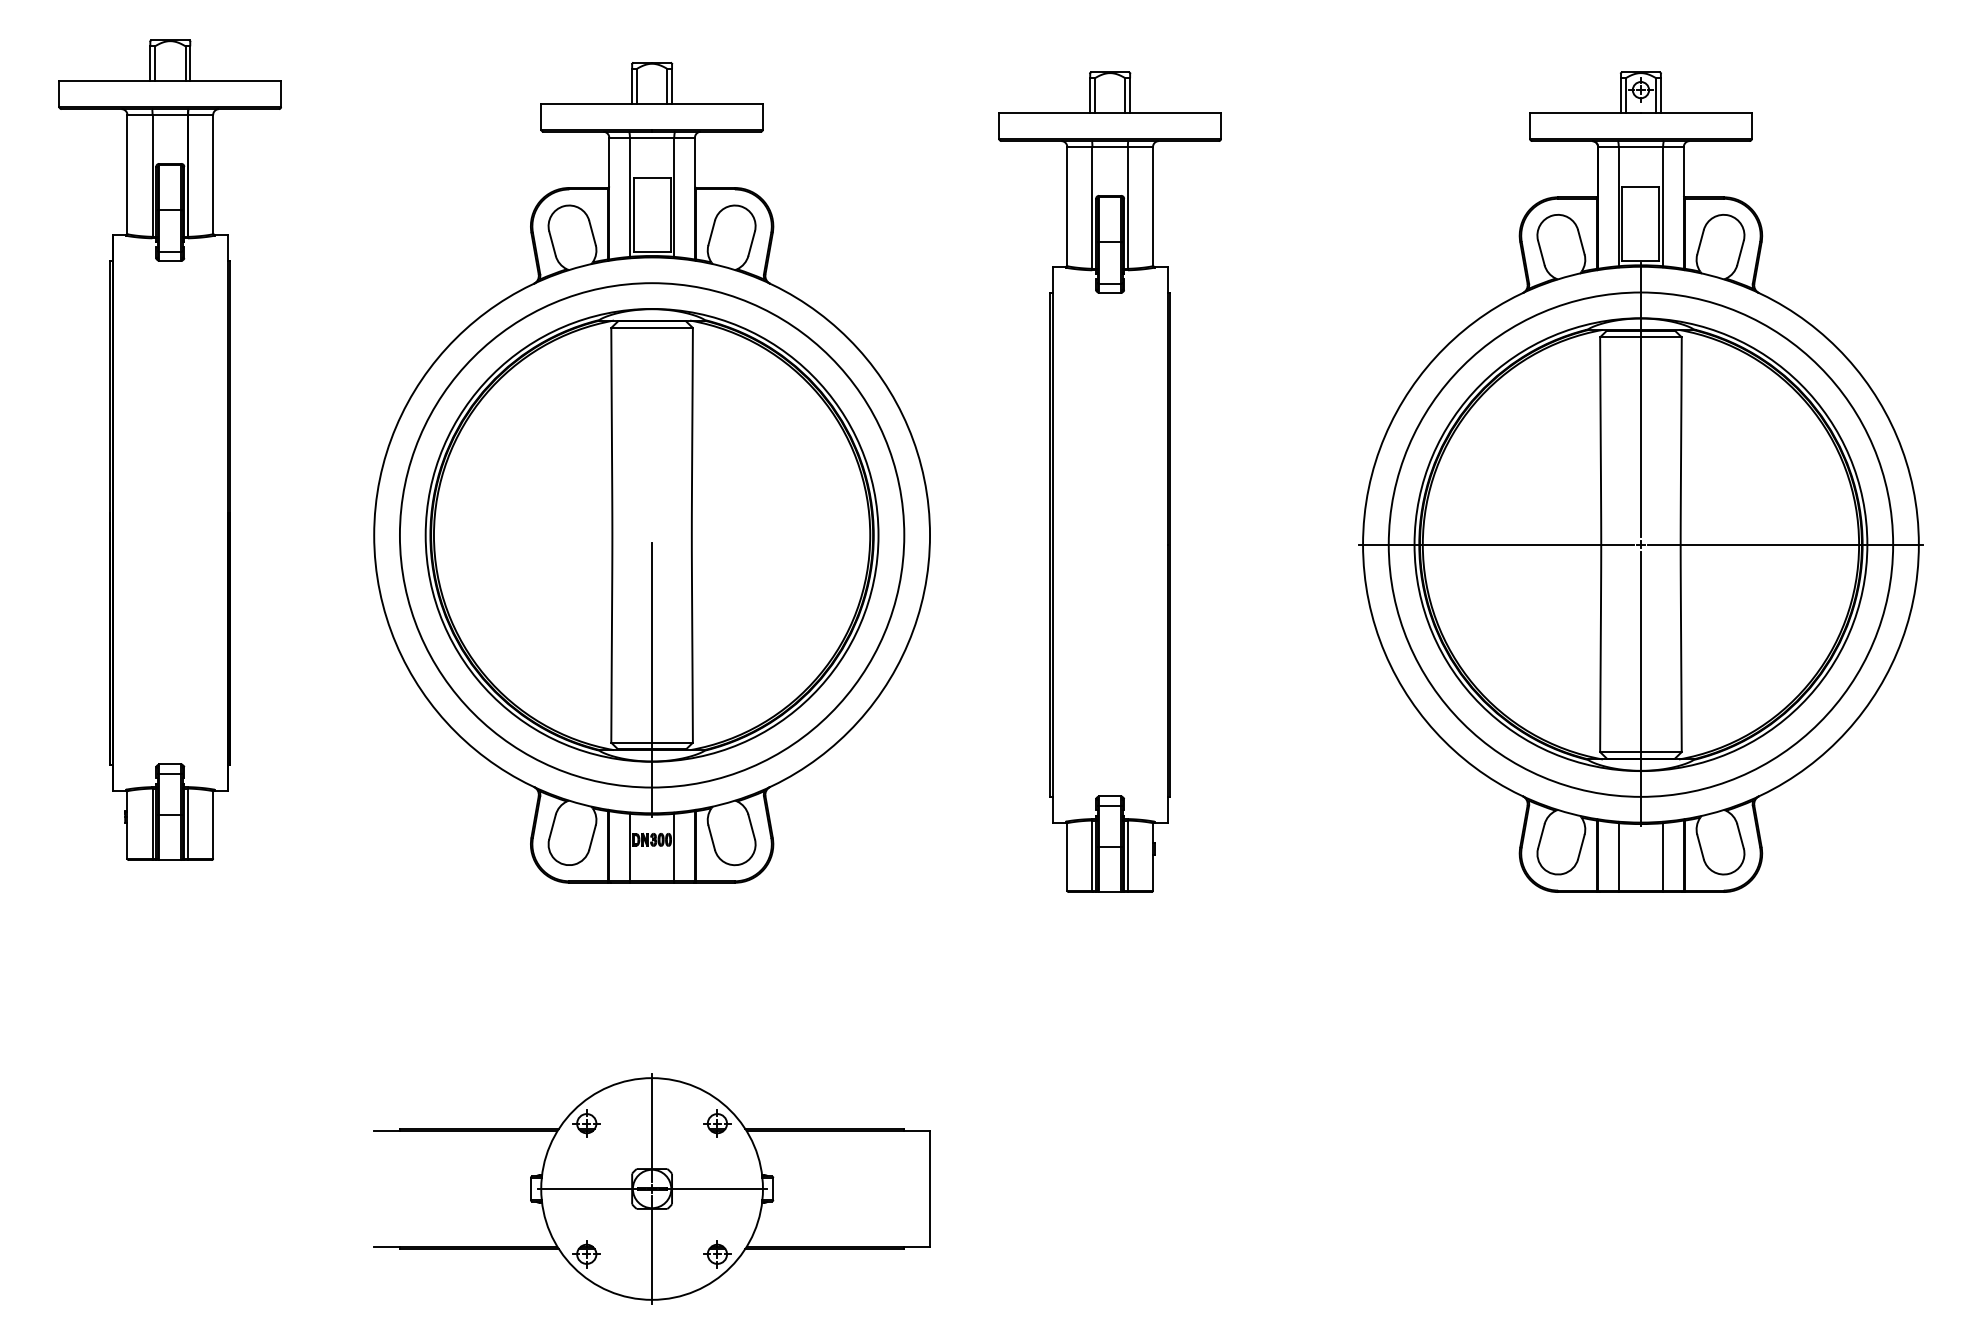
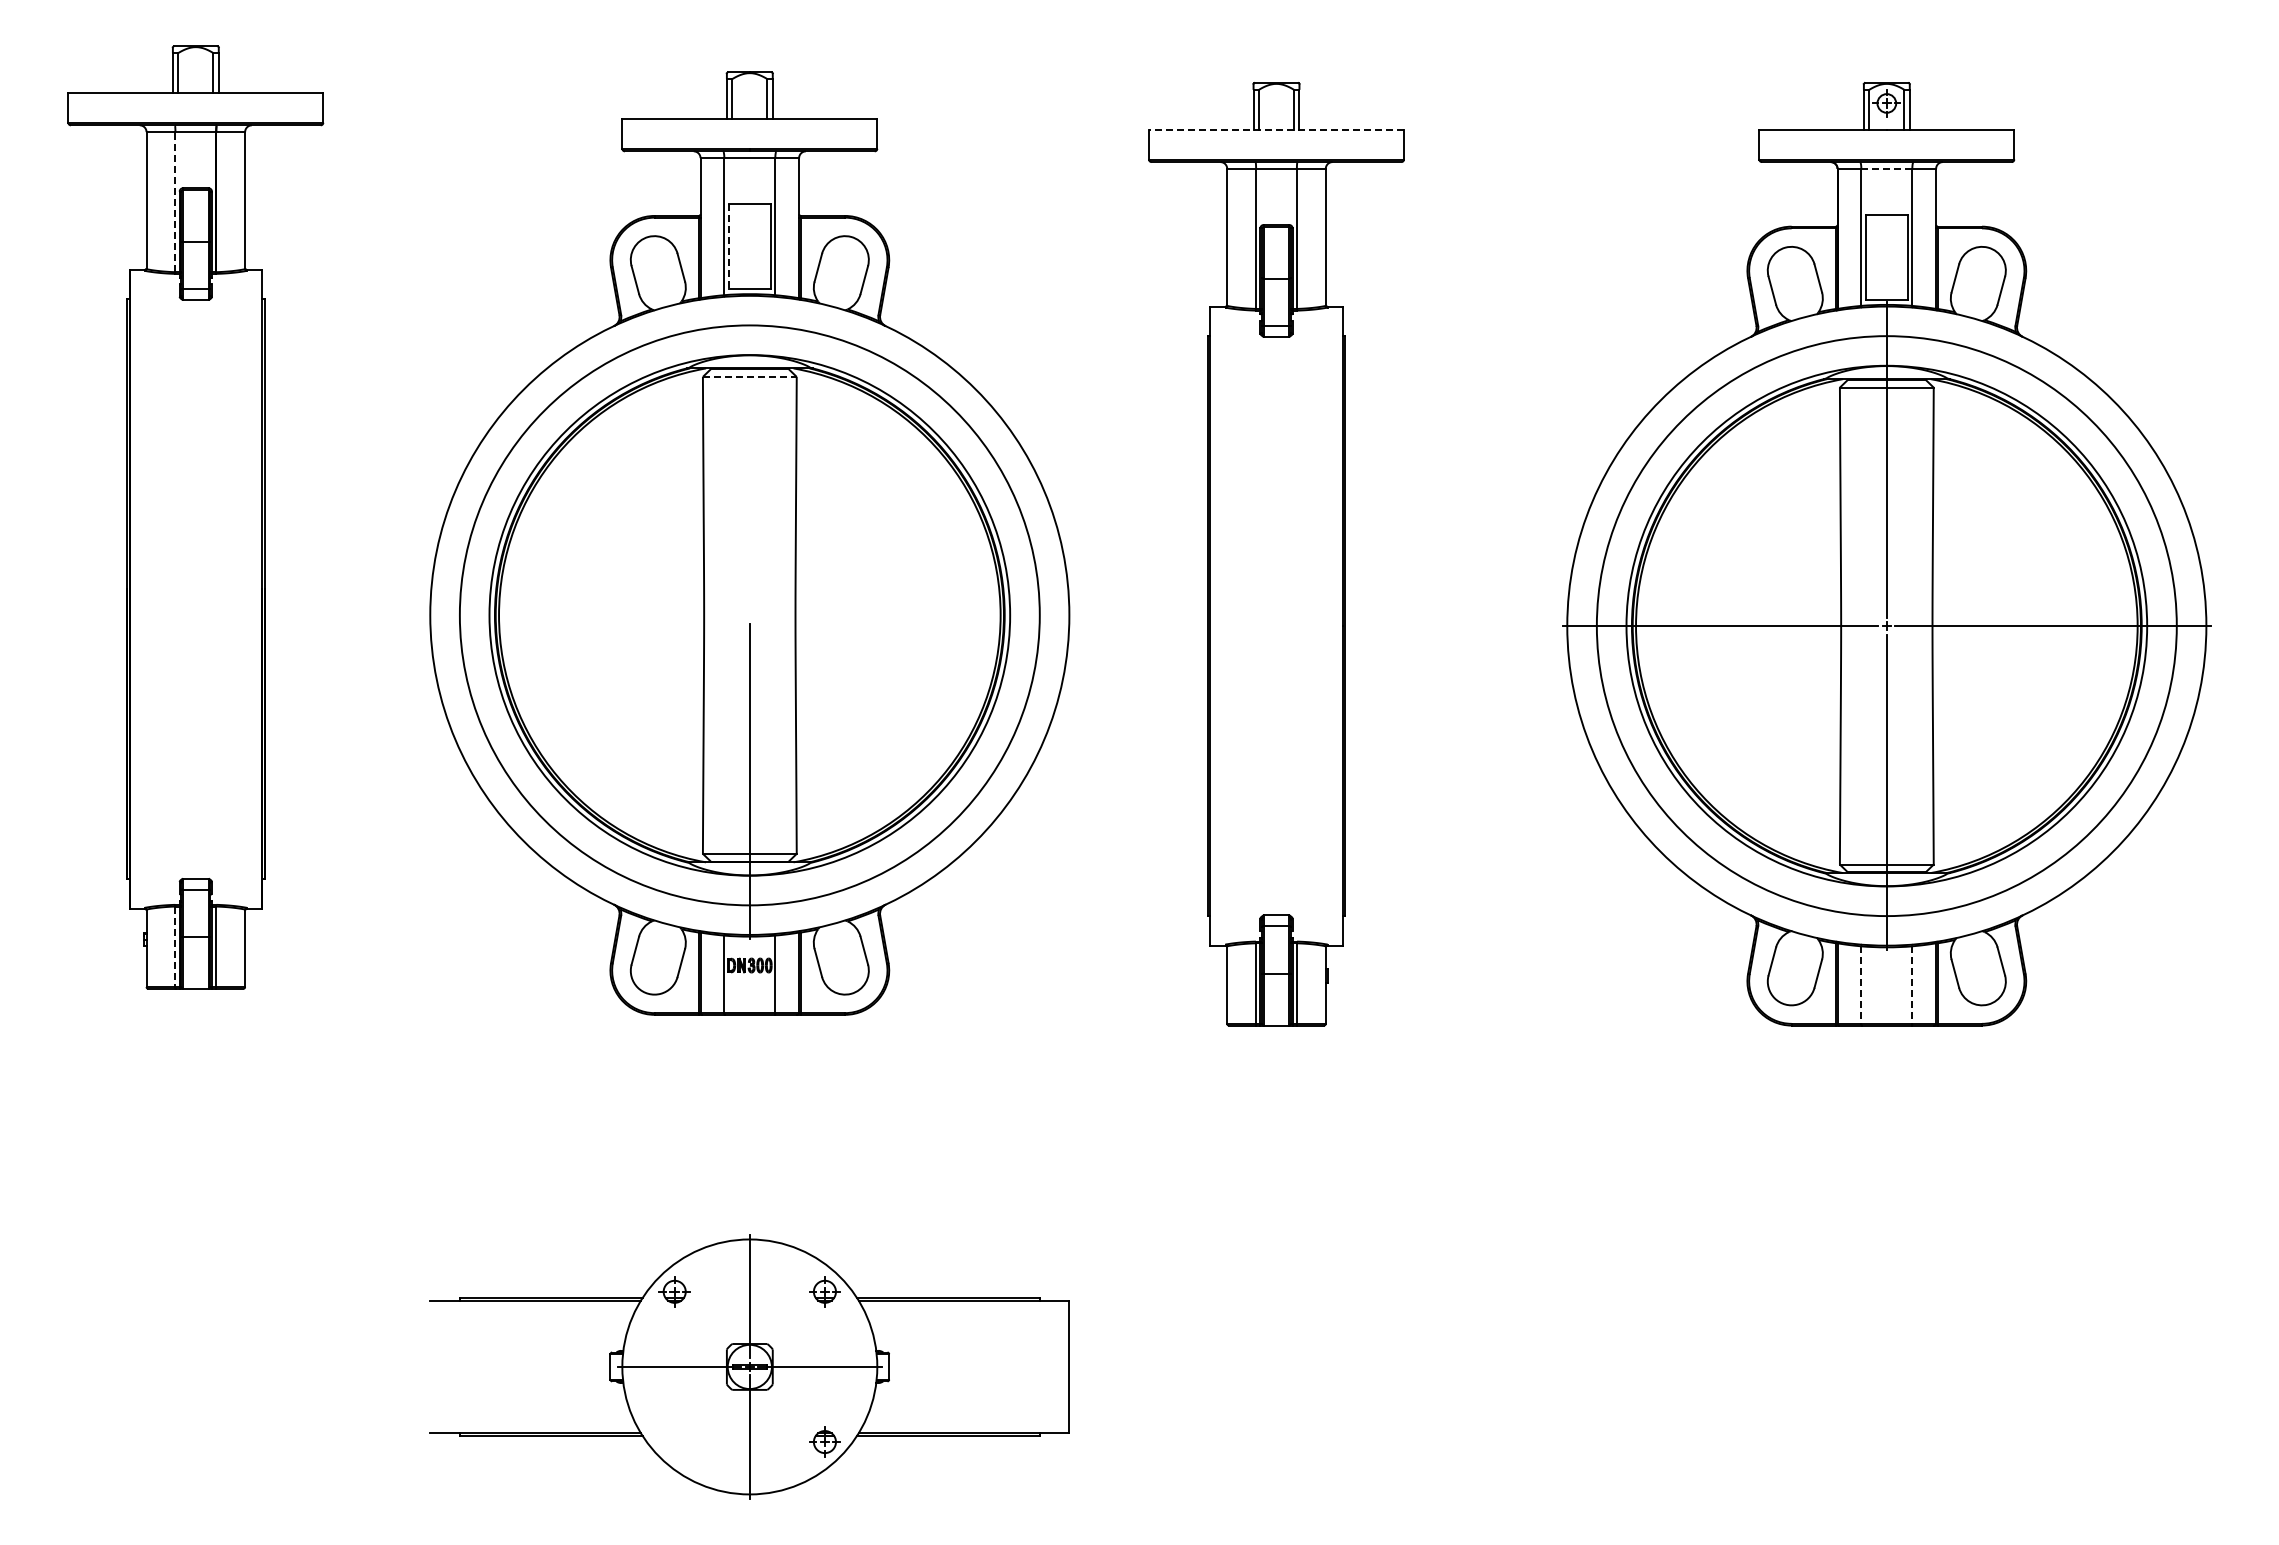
line: (1110, 112) -> (1276, 129), solid -> dashed
line: (1640, 146) -> (1886, 168), solid -> dashed
line: (152, 175) -> (175, 201), solid -> dashed
line: (633, 215) -> (728, 247), solid -> dashed
line: (651, 327) -> (749, 376), solid -> dashed
line: (152, 824) -> (175, 947), solid -> dashed
line: (1618, 857) -> (1861, 985), solid -> dashed
line: (1663, 857) -> (1912, 985), solid -> dashed
part: (586, 1253) -> (674, 1441), removed

